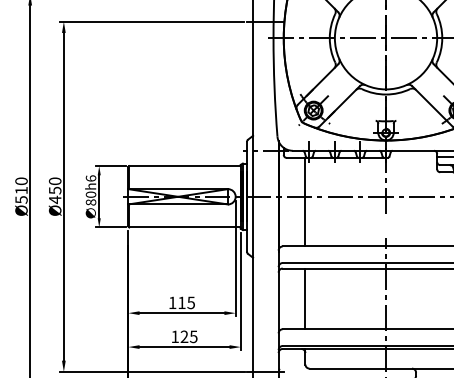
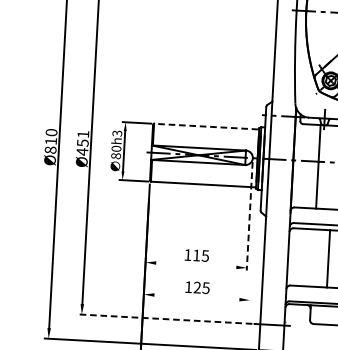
line: (184, 166) -> (206, 126), solid -> dashed
text: (90, 178) -> (116, 133), 80h6 -> 80h3
text: (54, 181) -> (82, 134), Ø450 -> Ø451
text: (21, 199) -> (50, 149), Ø510 -> Ø810
line: (235, 258) -> (249, 216), solid -> dashed
line: (240, 290) -> (252, 246), removed
line: (305, 298) -> (328, 258), moved
line: (181, 313) -> (195, 265), removed
line: (184, 347) -> (196, 297), removed
line: (151, 371) -> (164, 318), solid -> dashed

